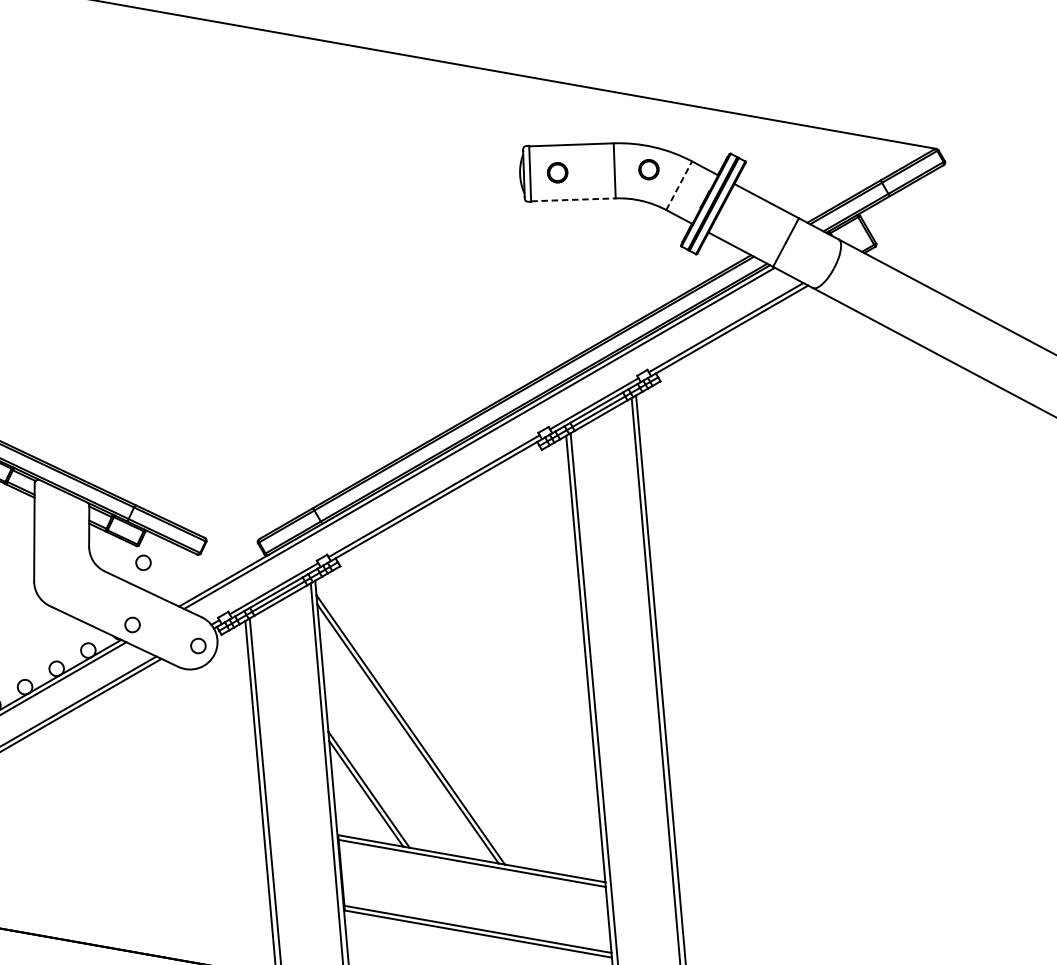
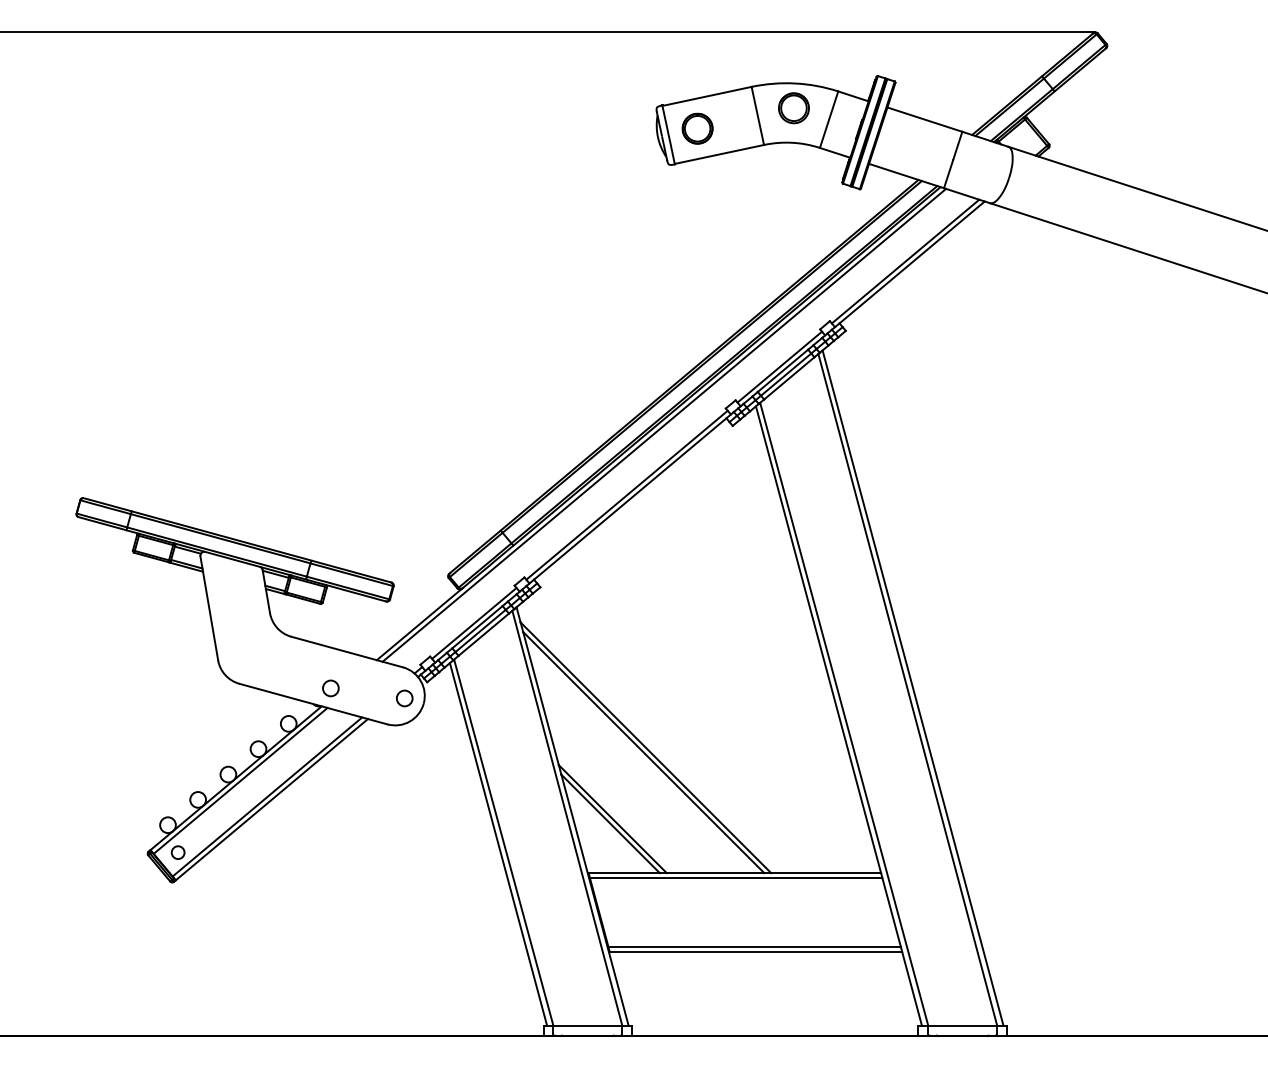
part: (648, 169) -> (793, 108), size x1.43
part: (557, 172) -> (697, 128), size x1.43
line: (679, 185) -> (829, 119), dashed -> solid
line: (573, 199) -> (719, 154), dashed -> solid
circle: (143, 562) -> (330, 620), removed

